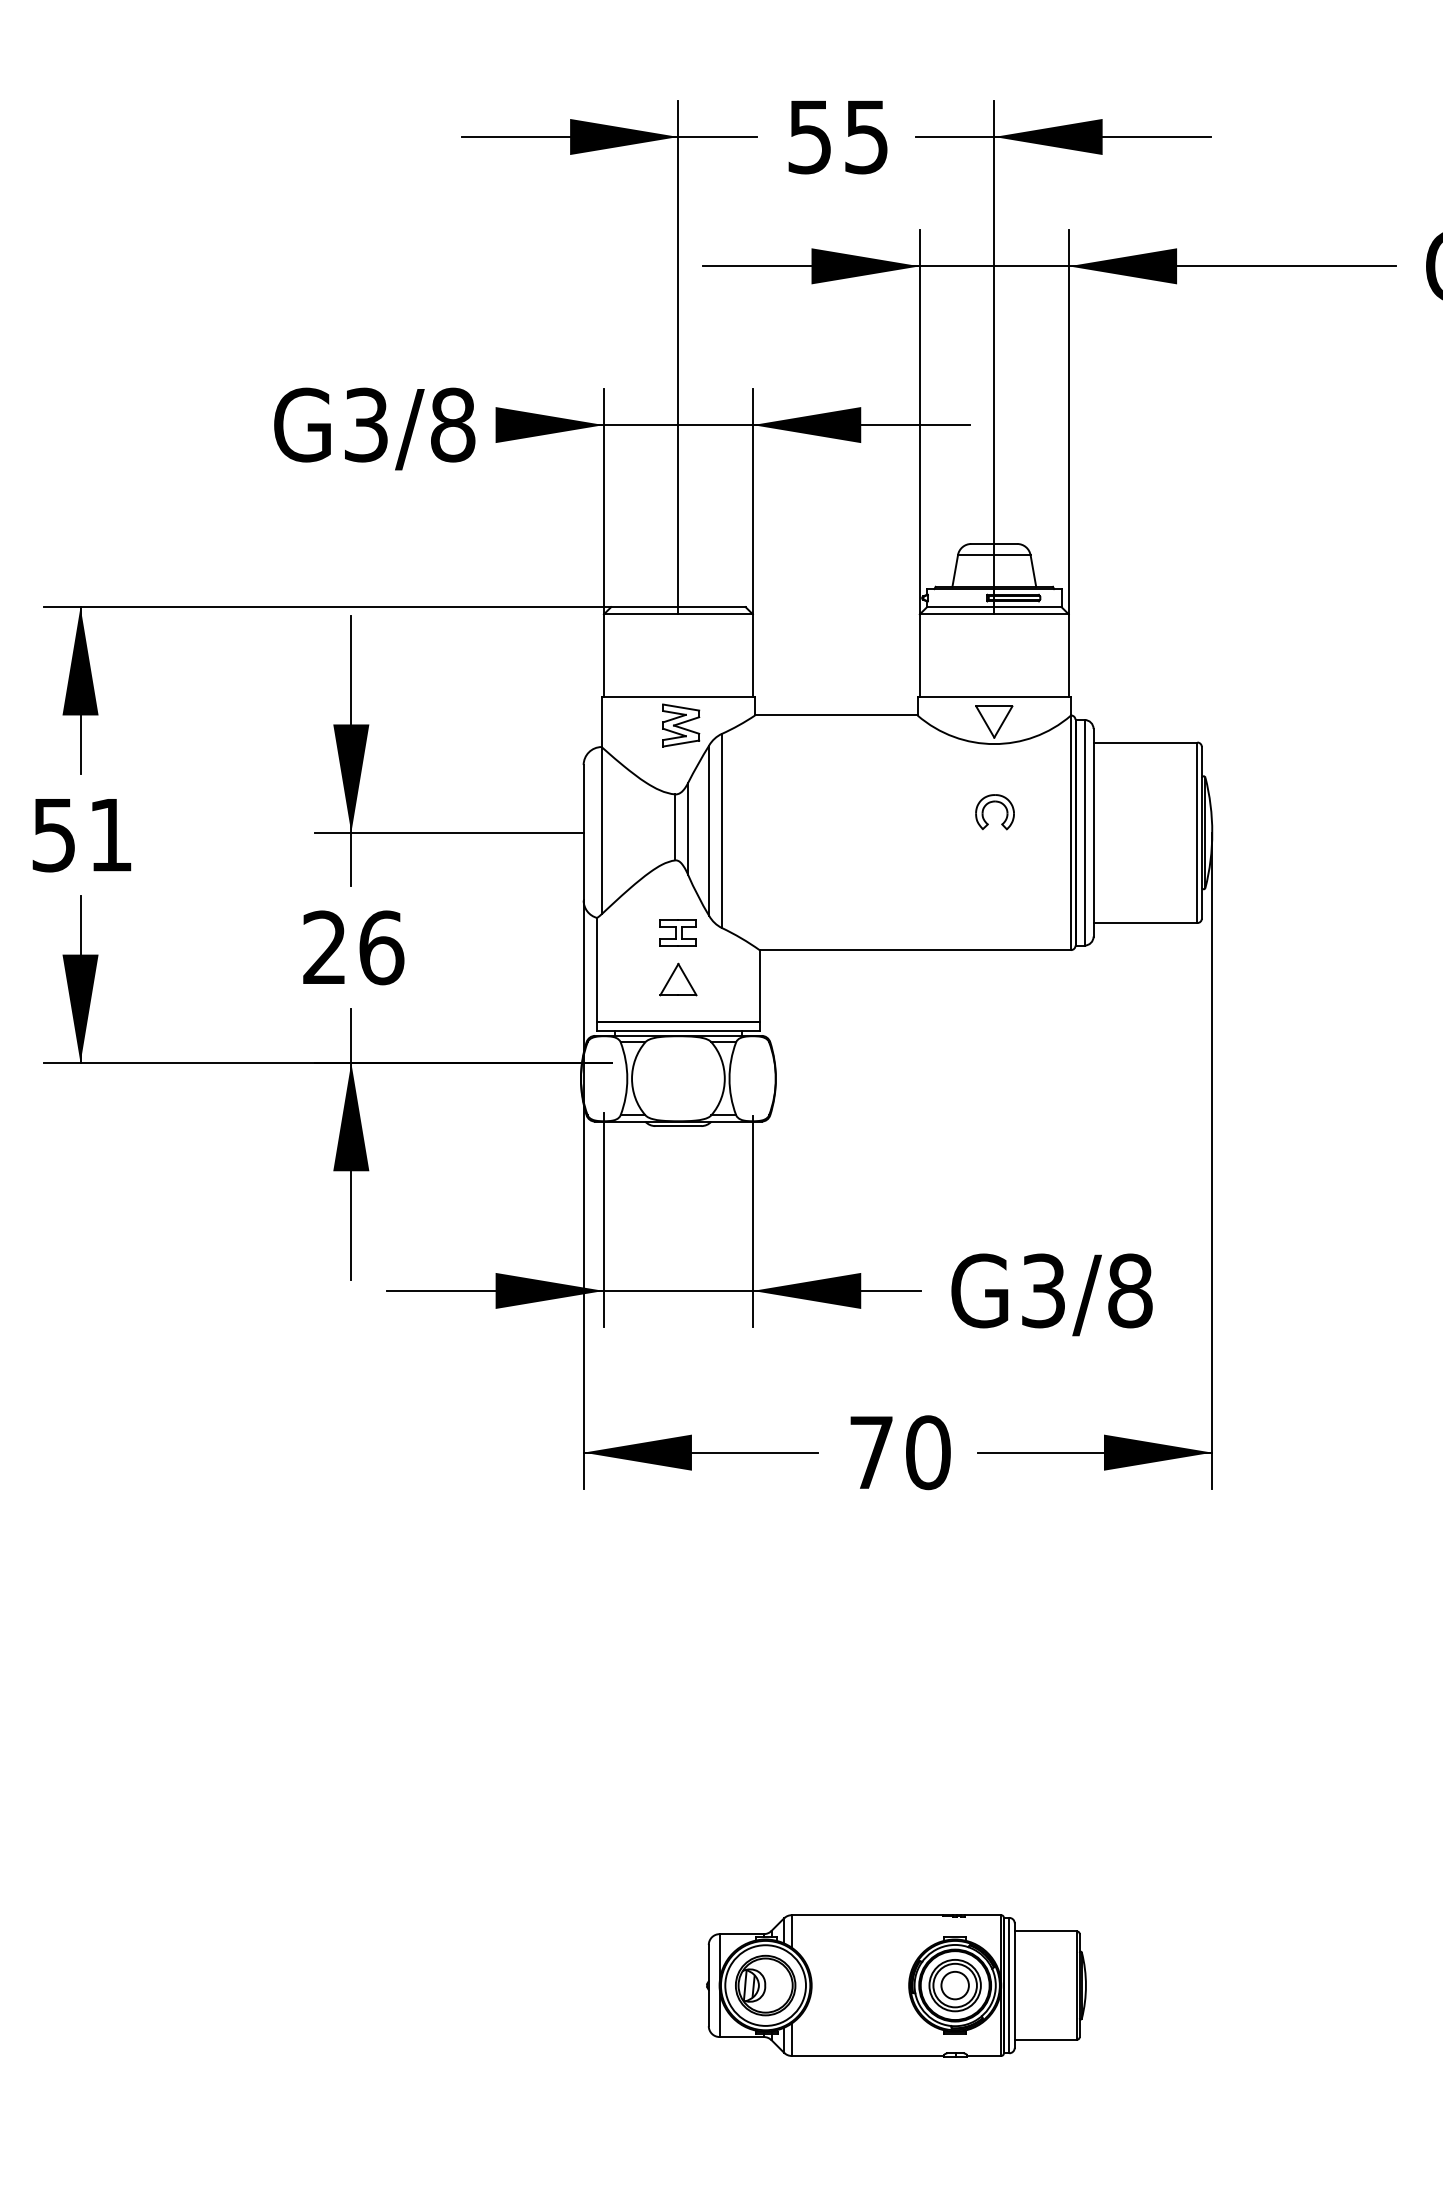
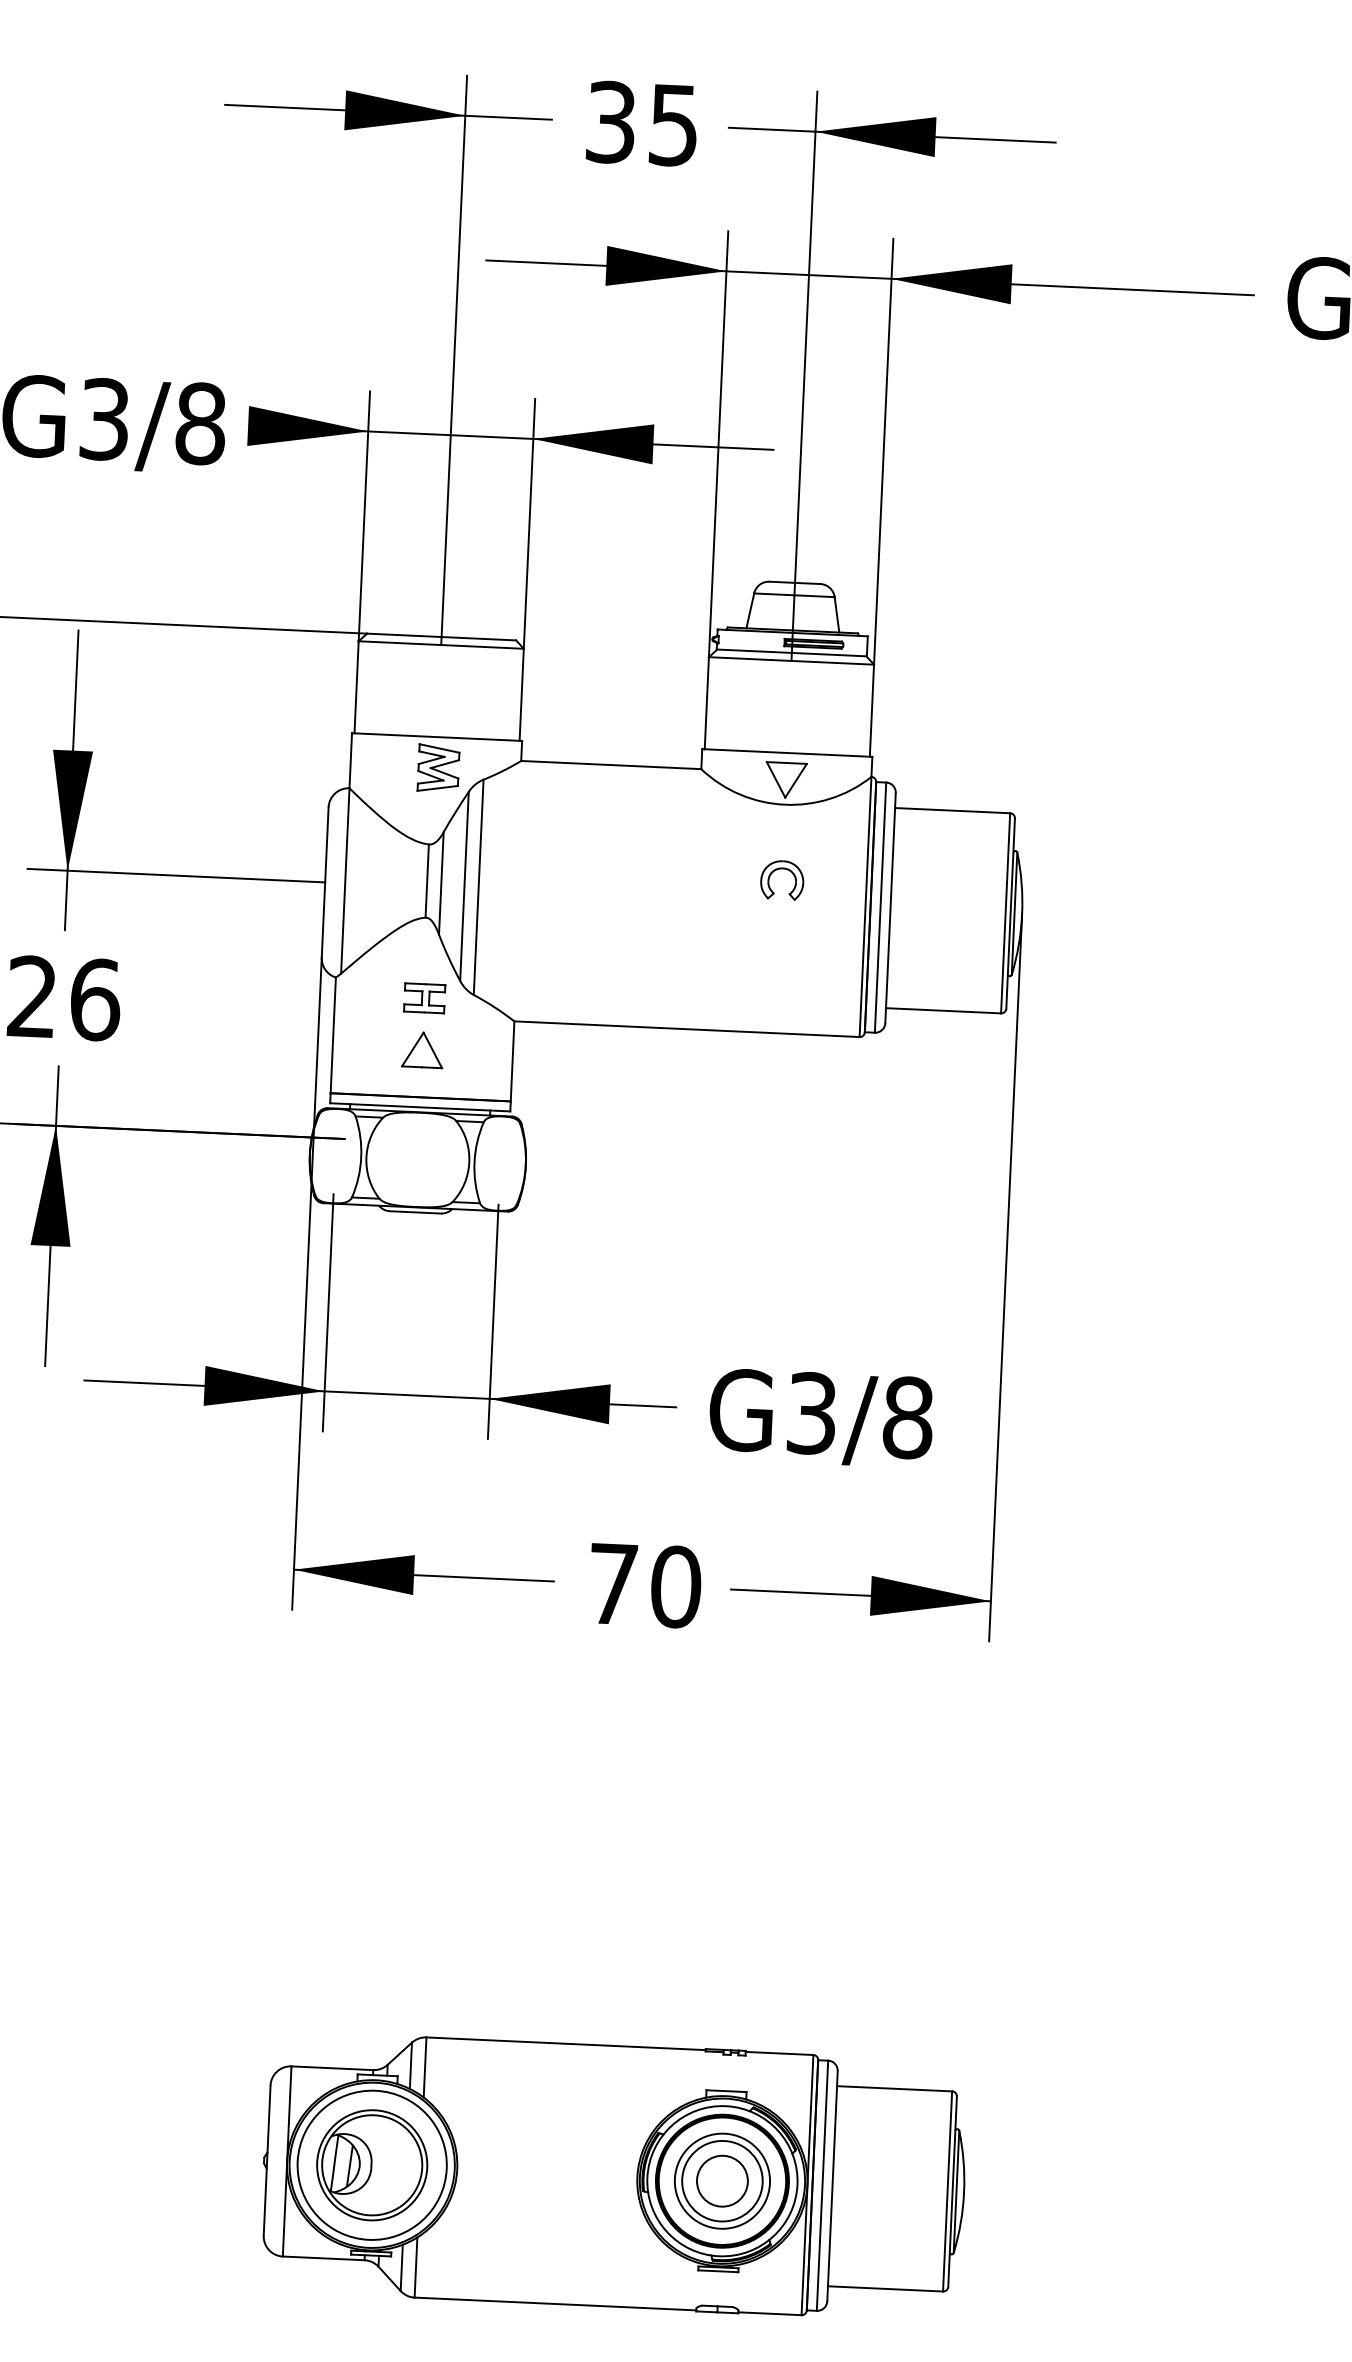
text: (809, 136) -> (610, 121), 55 -> 35
part: (896, 1985) -> (614, 2176), size x1.67

